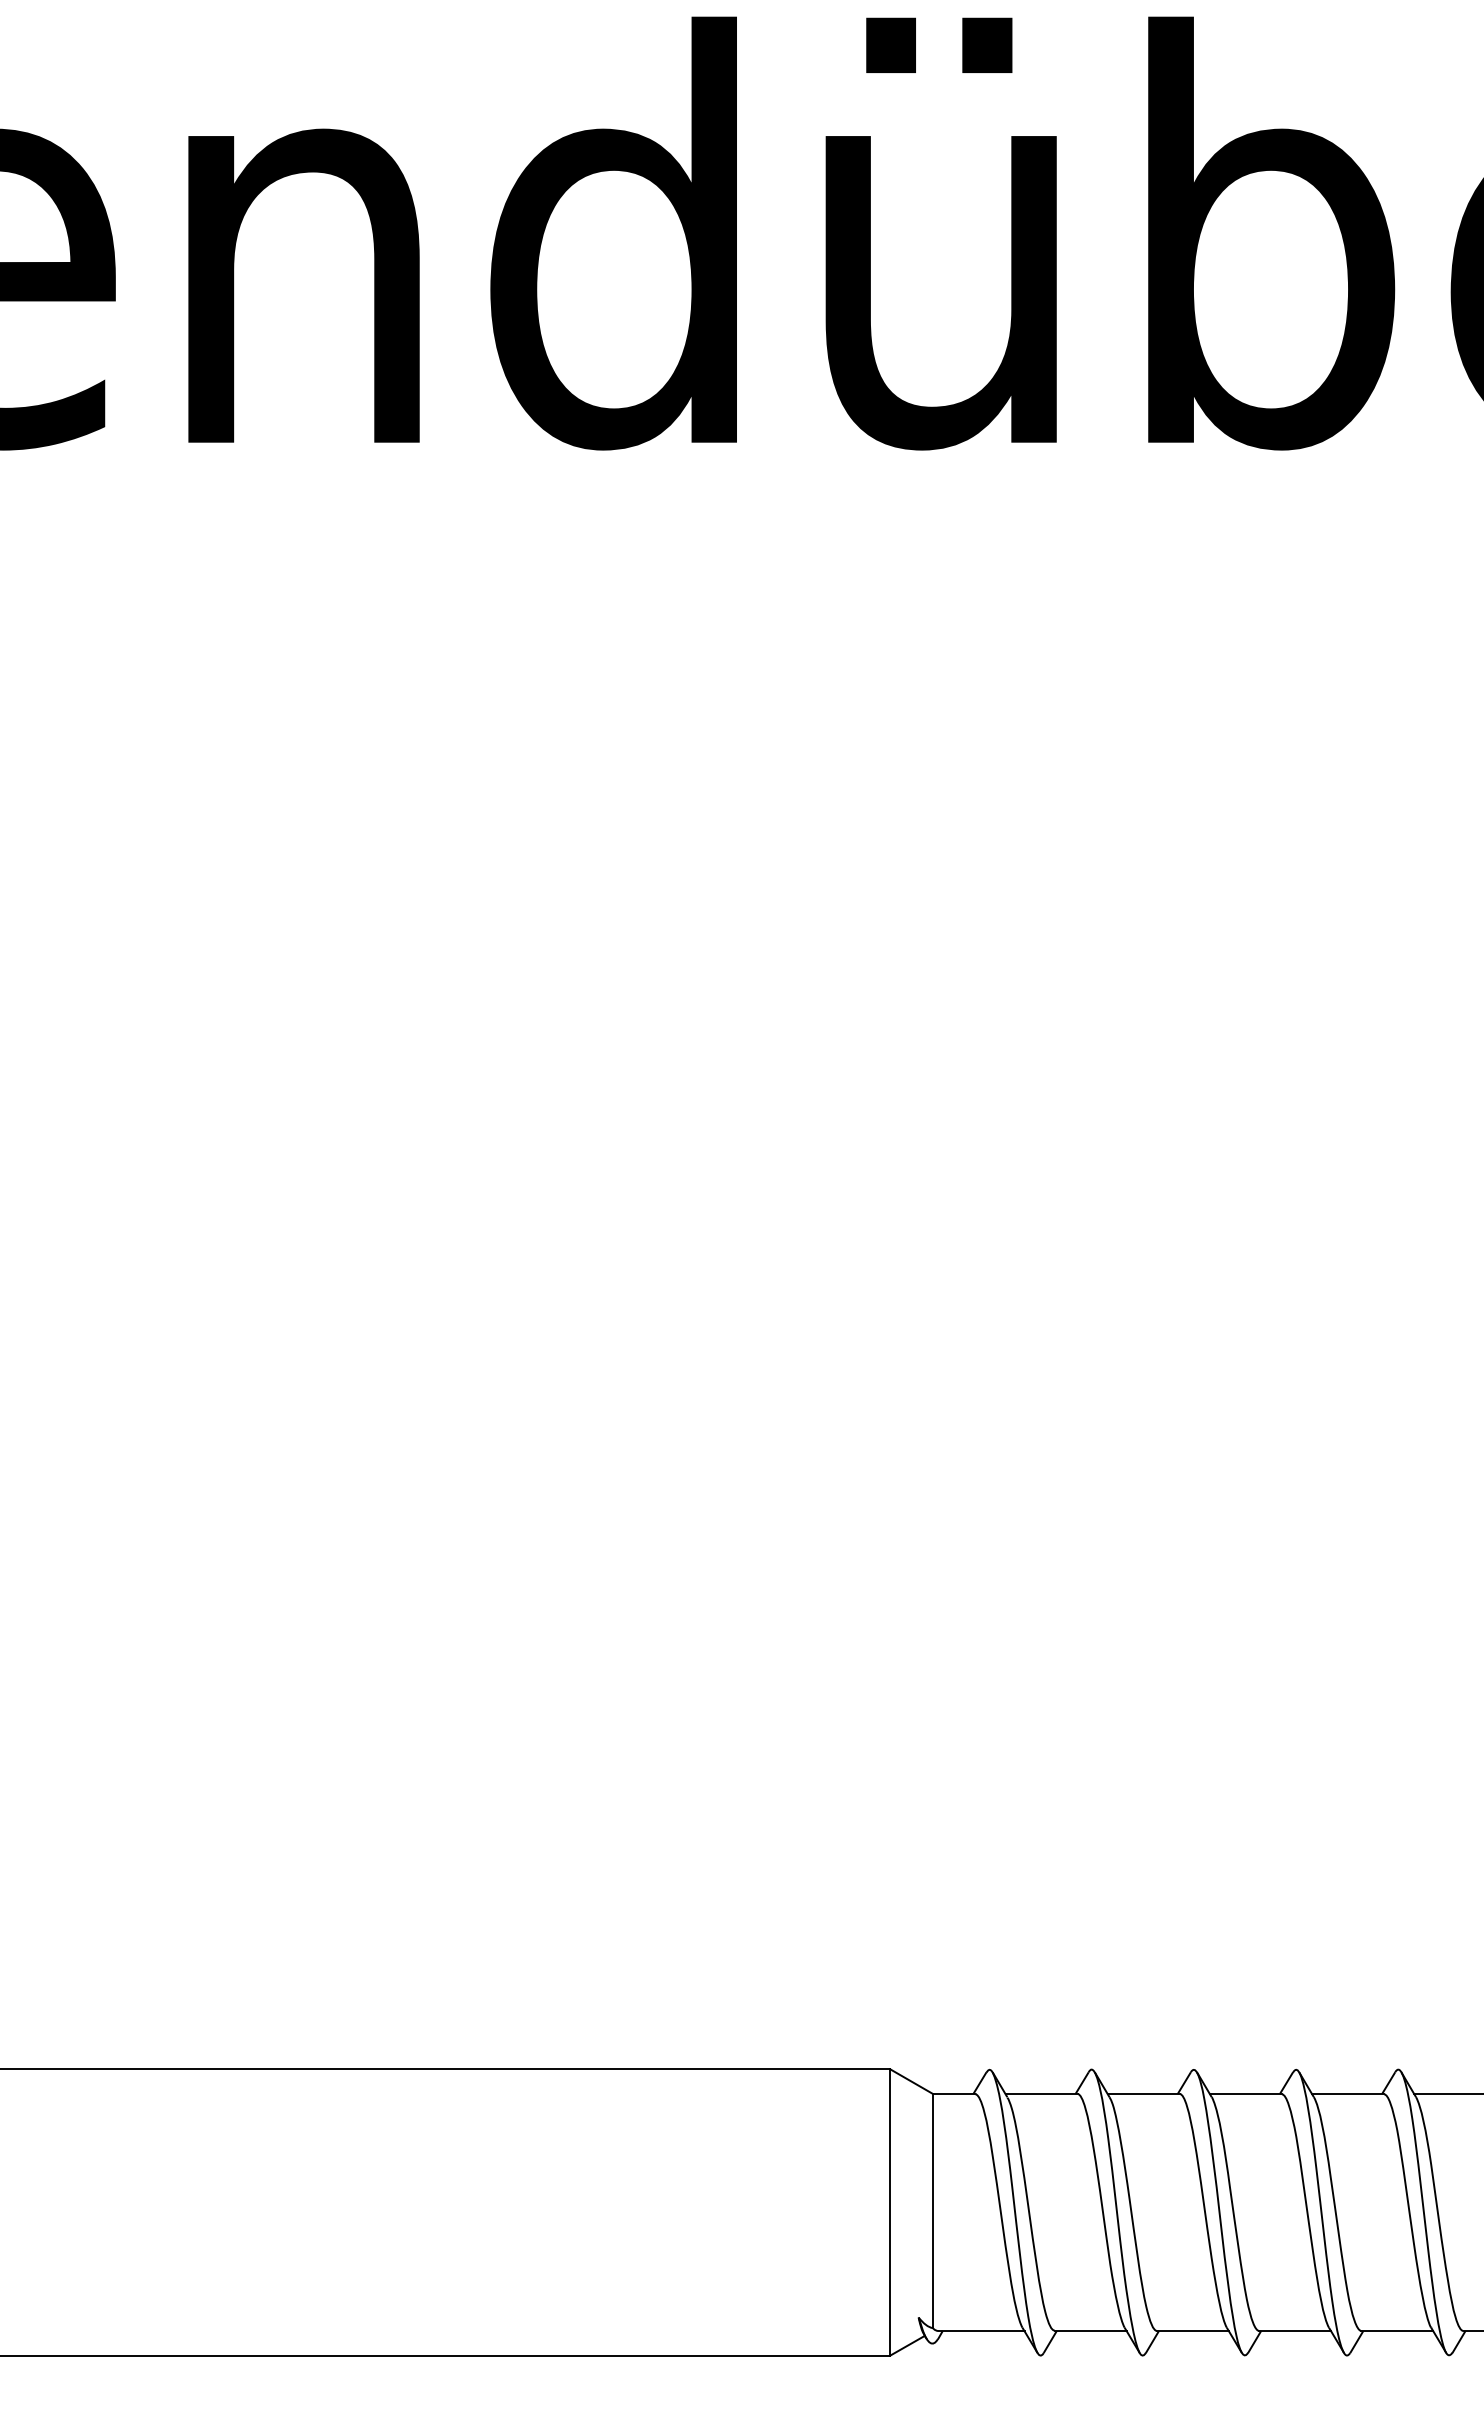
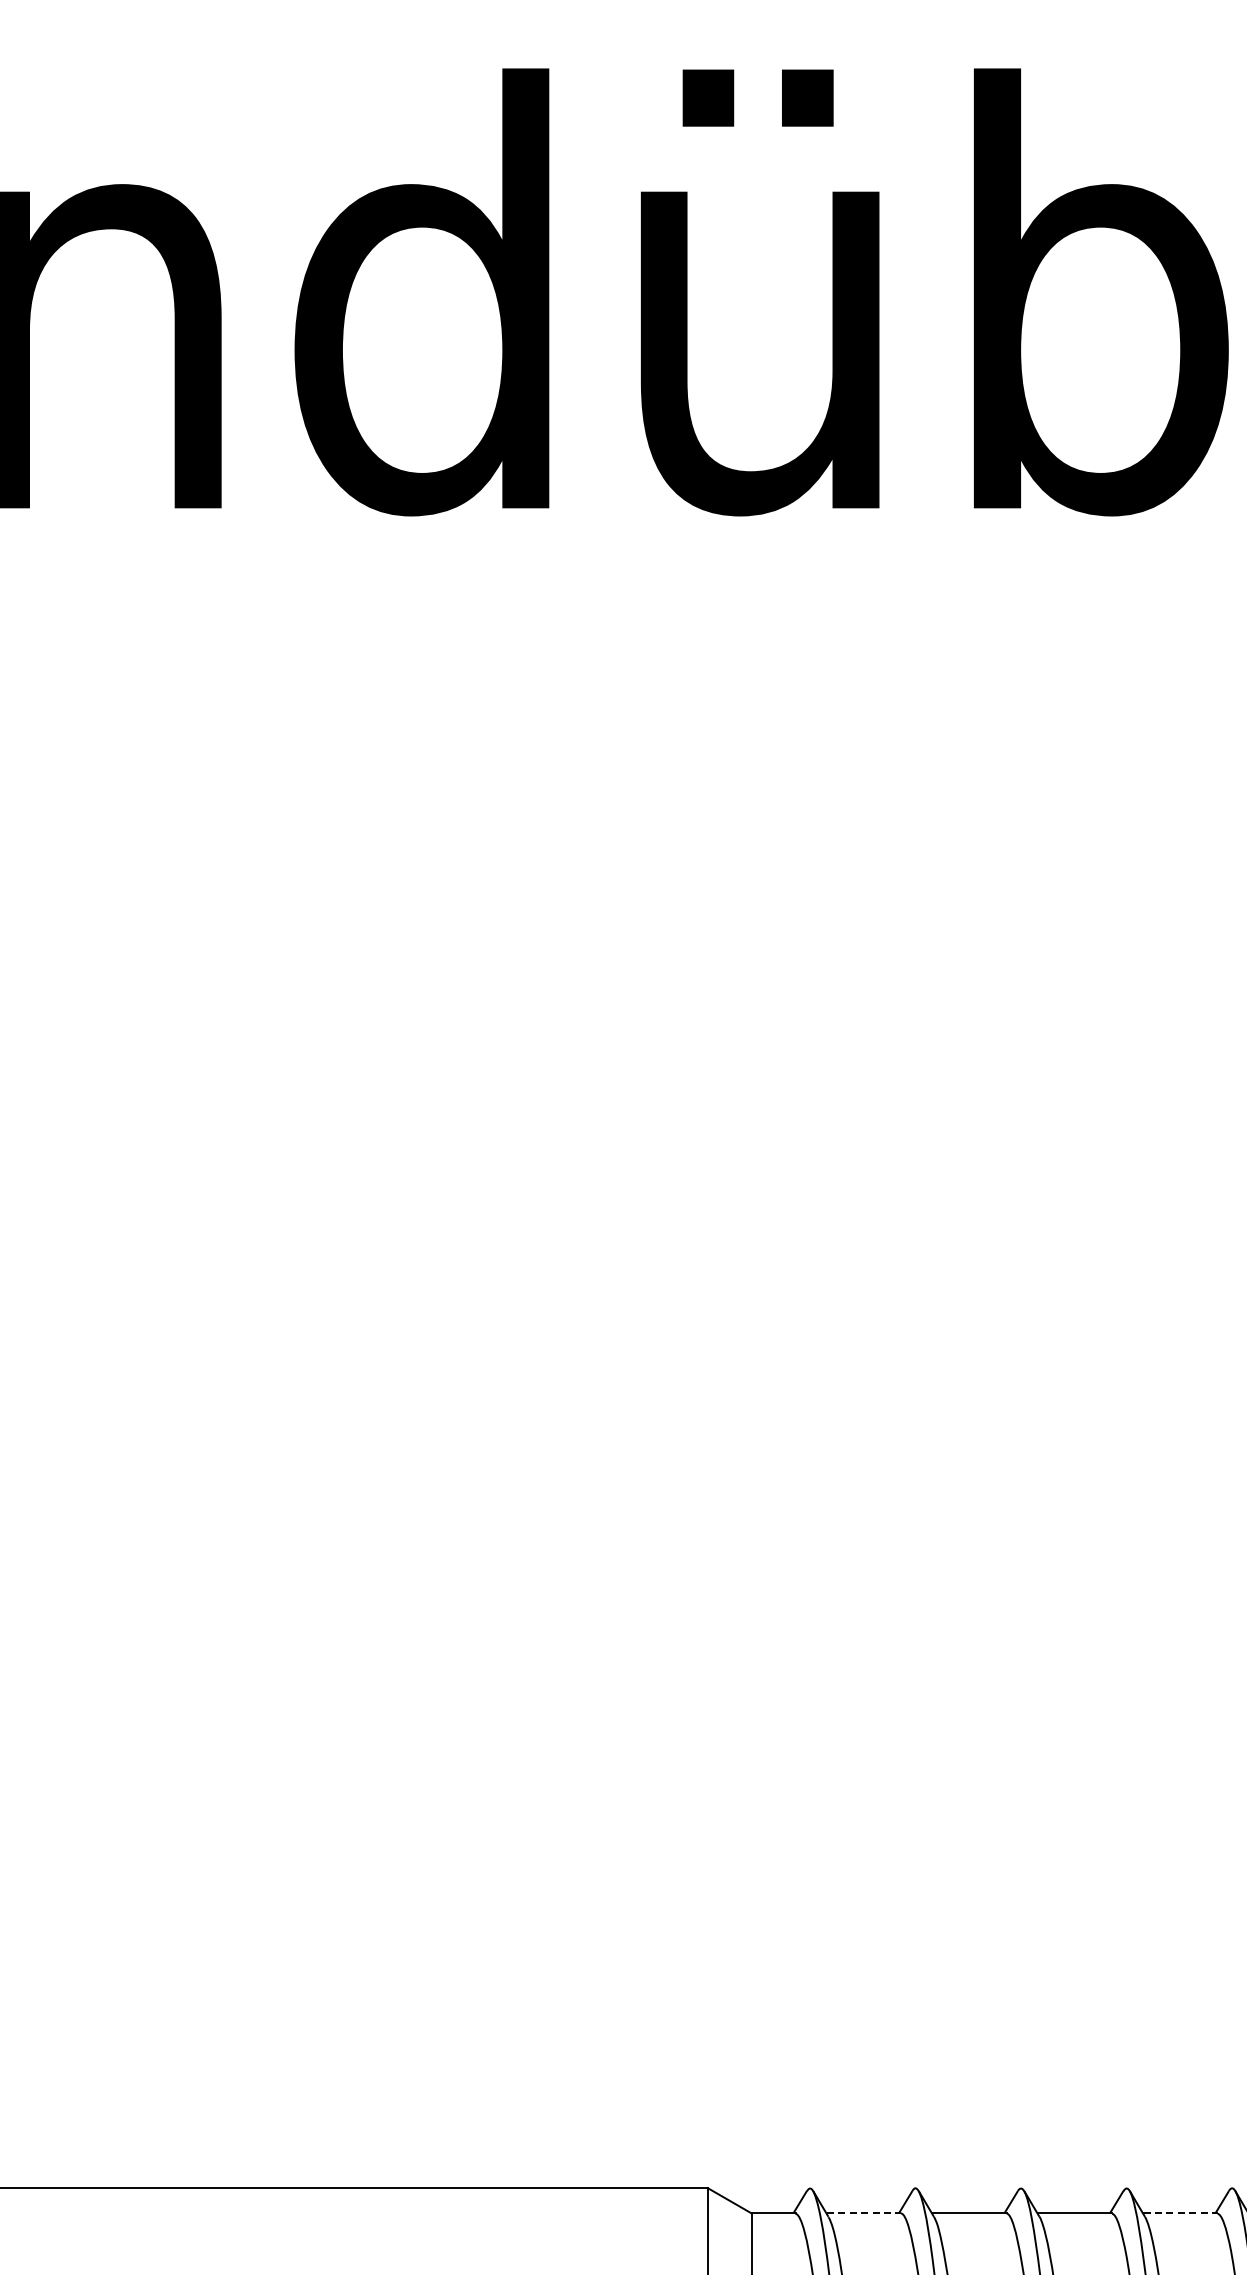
line: (1041, 2093) -> (863, 2212), solid -> dashed
line: (1348, 2093) -> (1180, 2212), solid -> dashed

